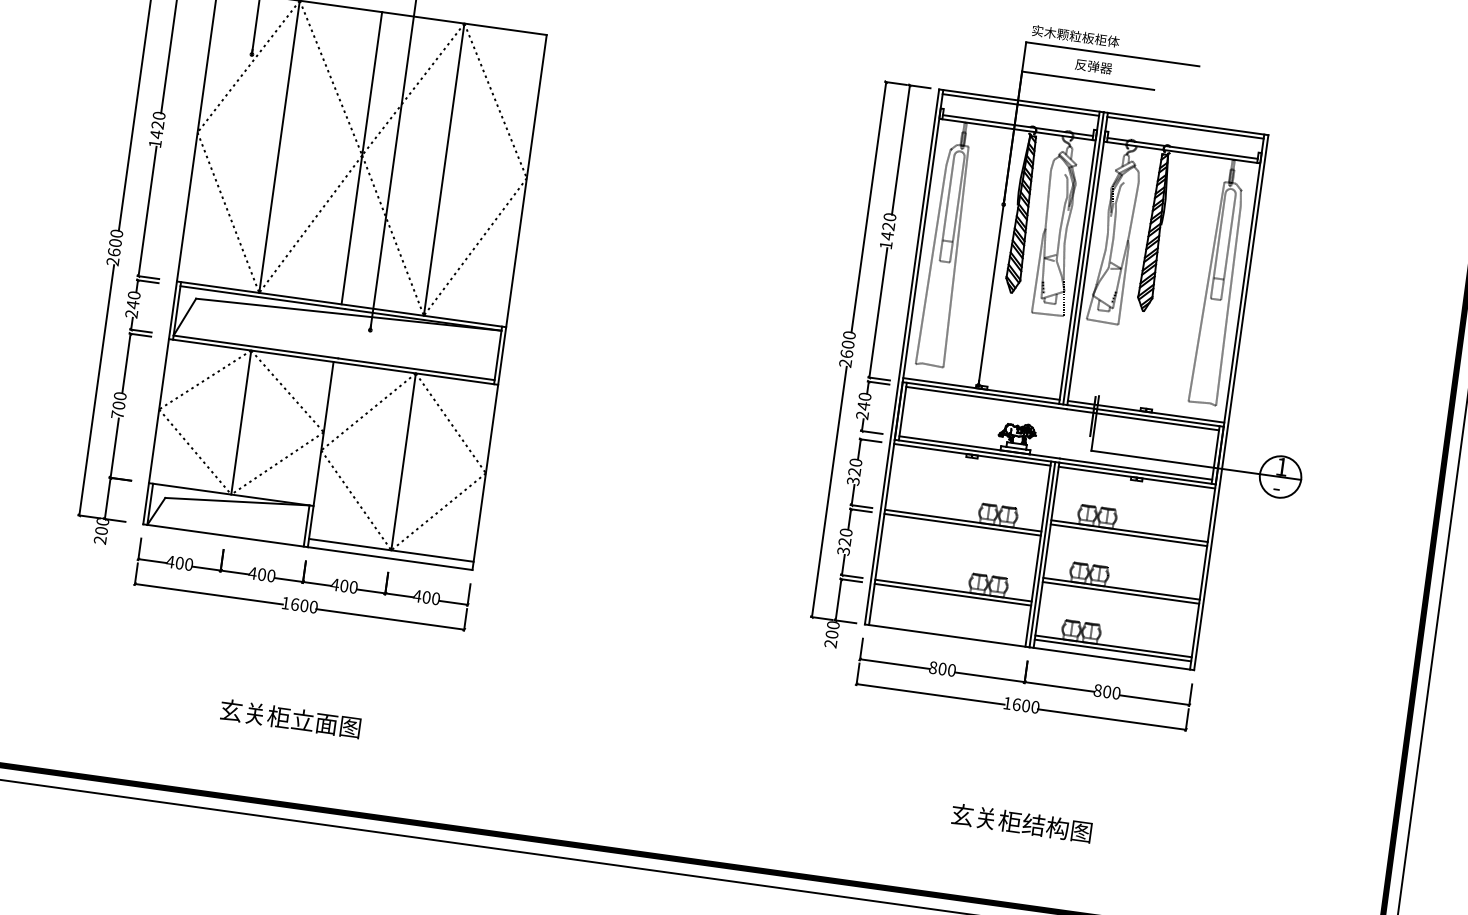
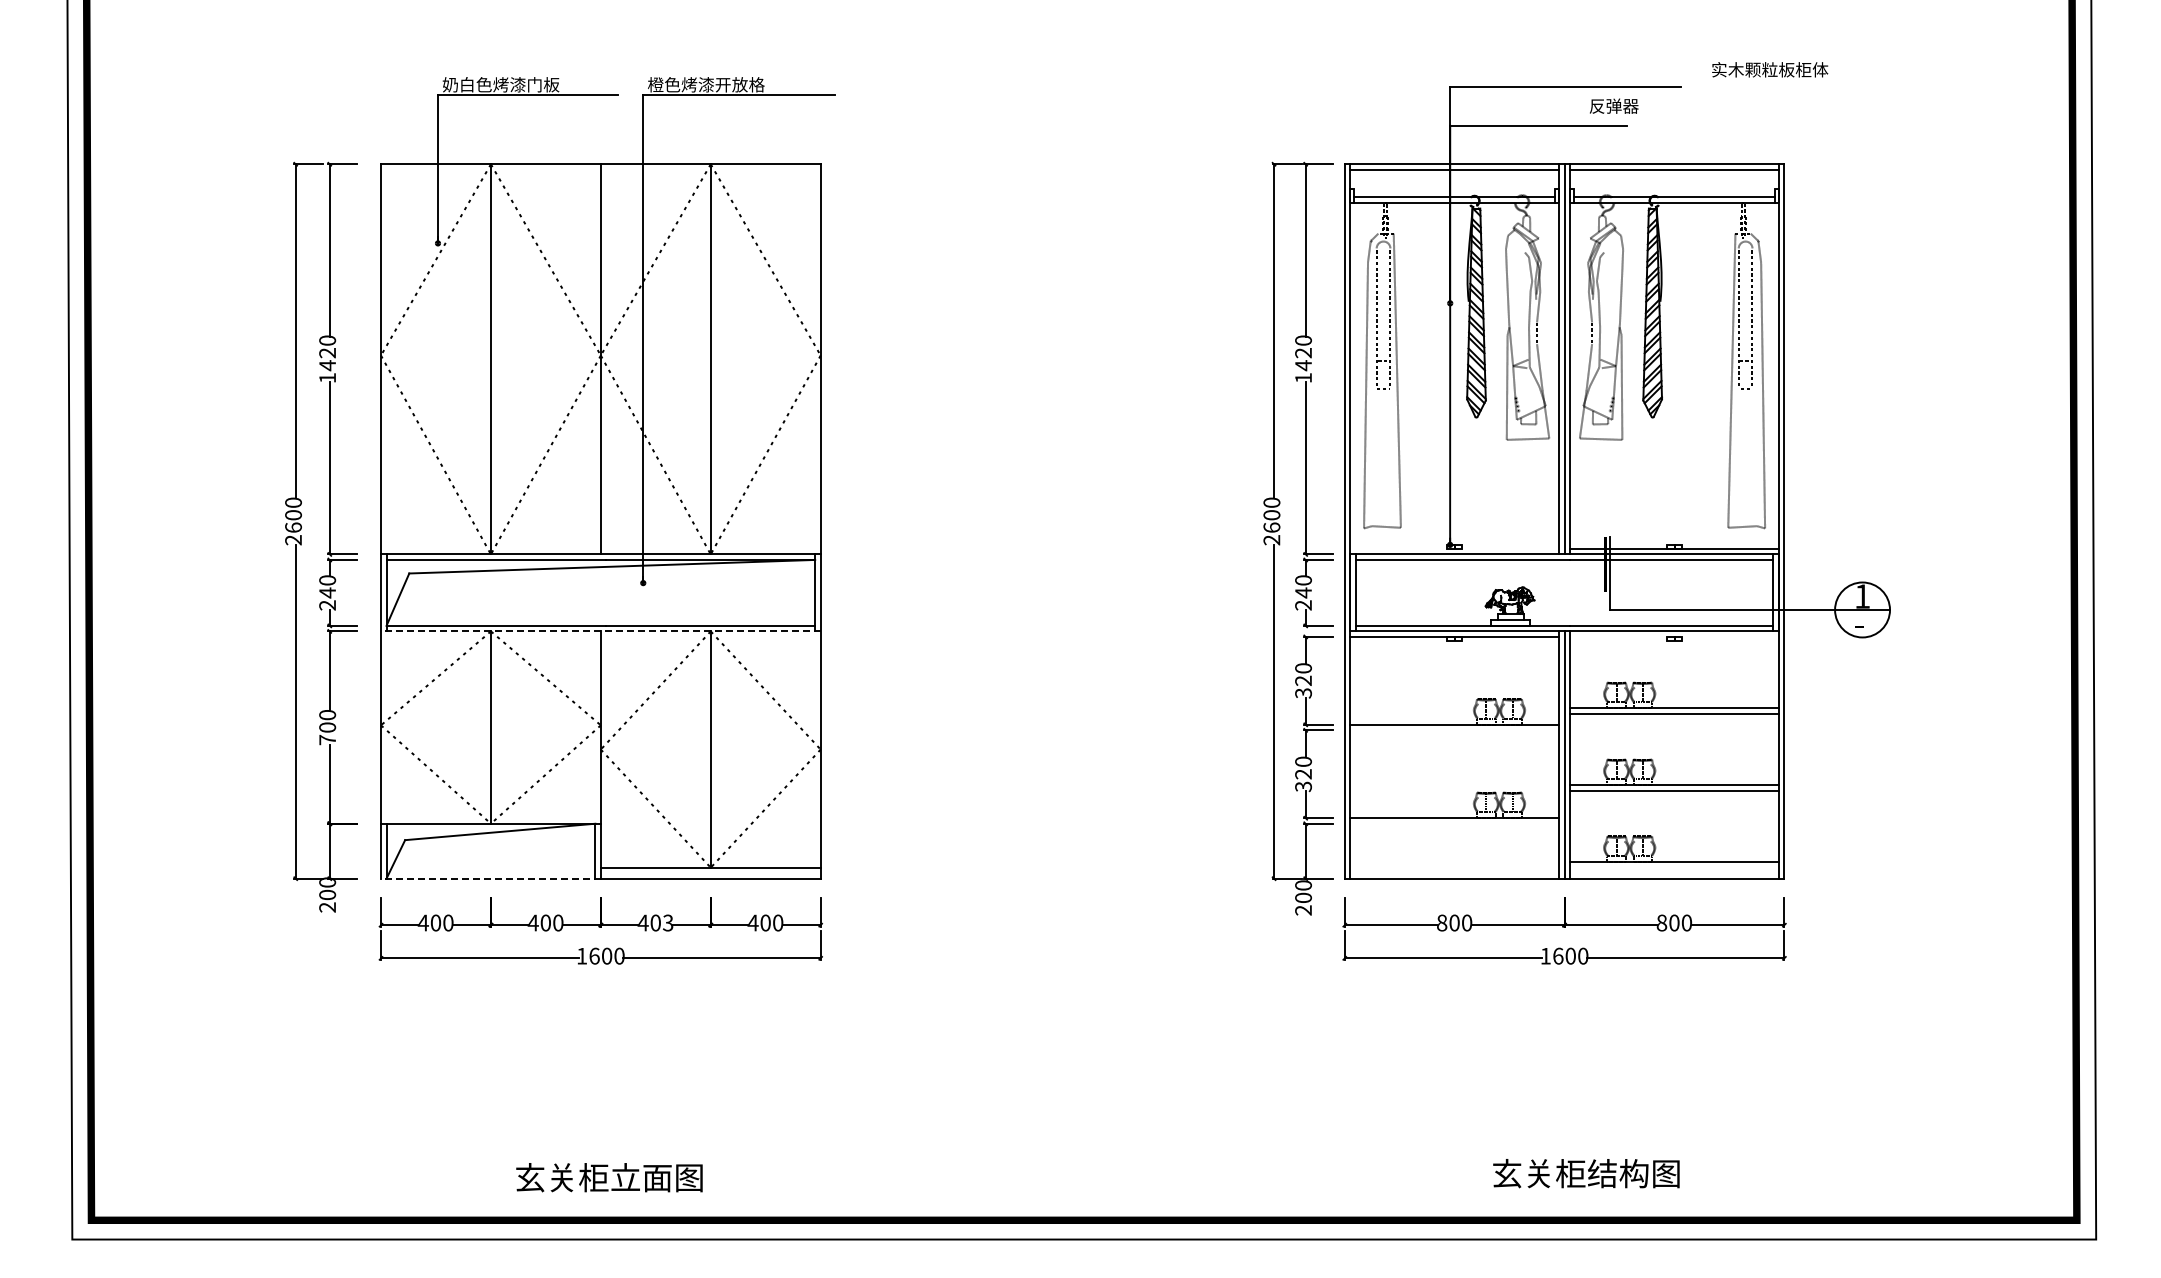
text: (1076, 36) -> (1770, 69), moved
text: (1094, 66) -> (1614, 105), moved
line: (333, 362) -> (600, 631), solid -> dashed
line: (981, 388) -> (1454, 548), removed
line: (1137, 477) -> (1674, 636), removed
line: (962, 524) -> (1454, 730), removed
line: (225, 535) -> (490, 878), solid -> dashed
text: (353, 586) -> (668, 922), 400 -> 403
line: (952, 594) -> (1454, 823), removed
line: (1113, 650) -> (1674, 867), removed
text: (290, 718) -> (609, 1177), moved
text: (1021, 823) -> (1586, 1173), moved

